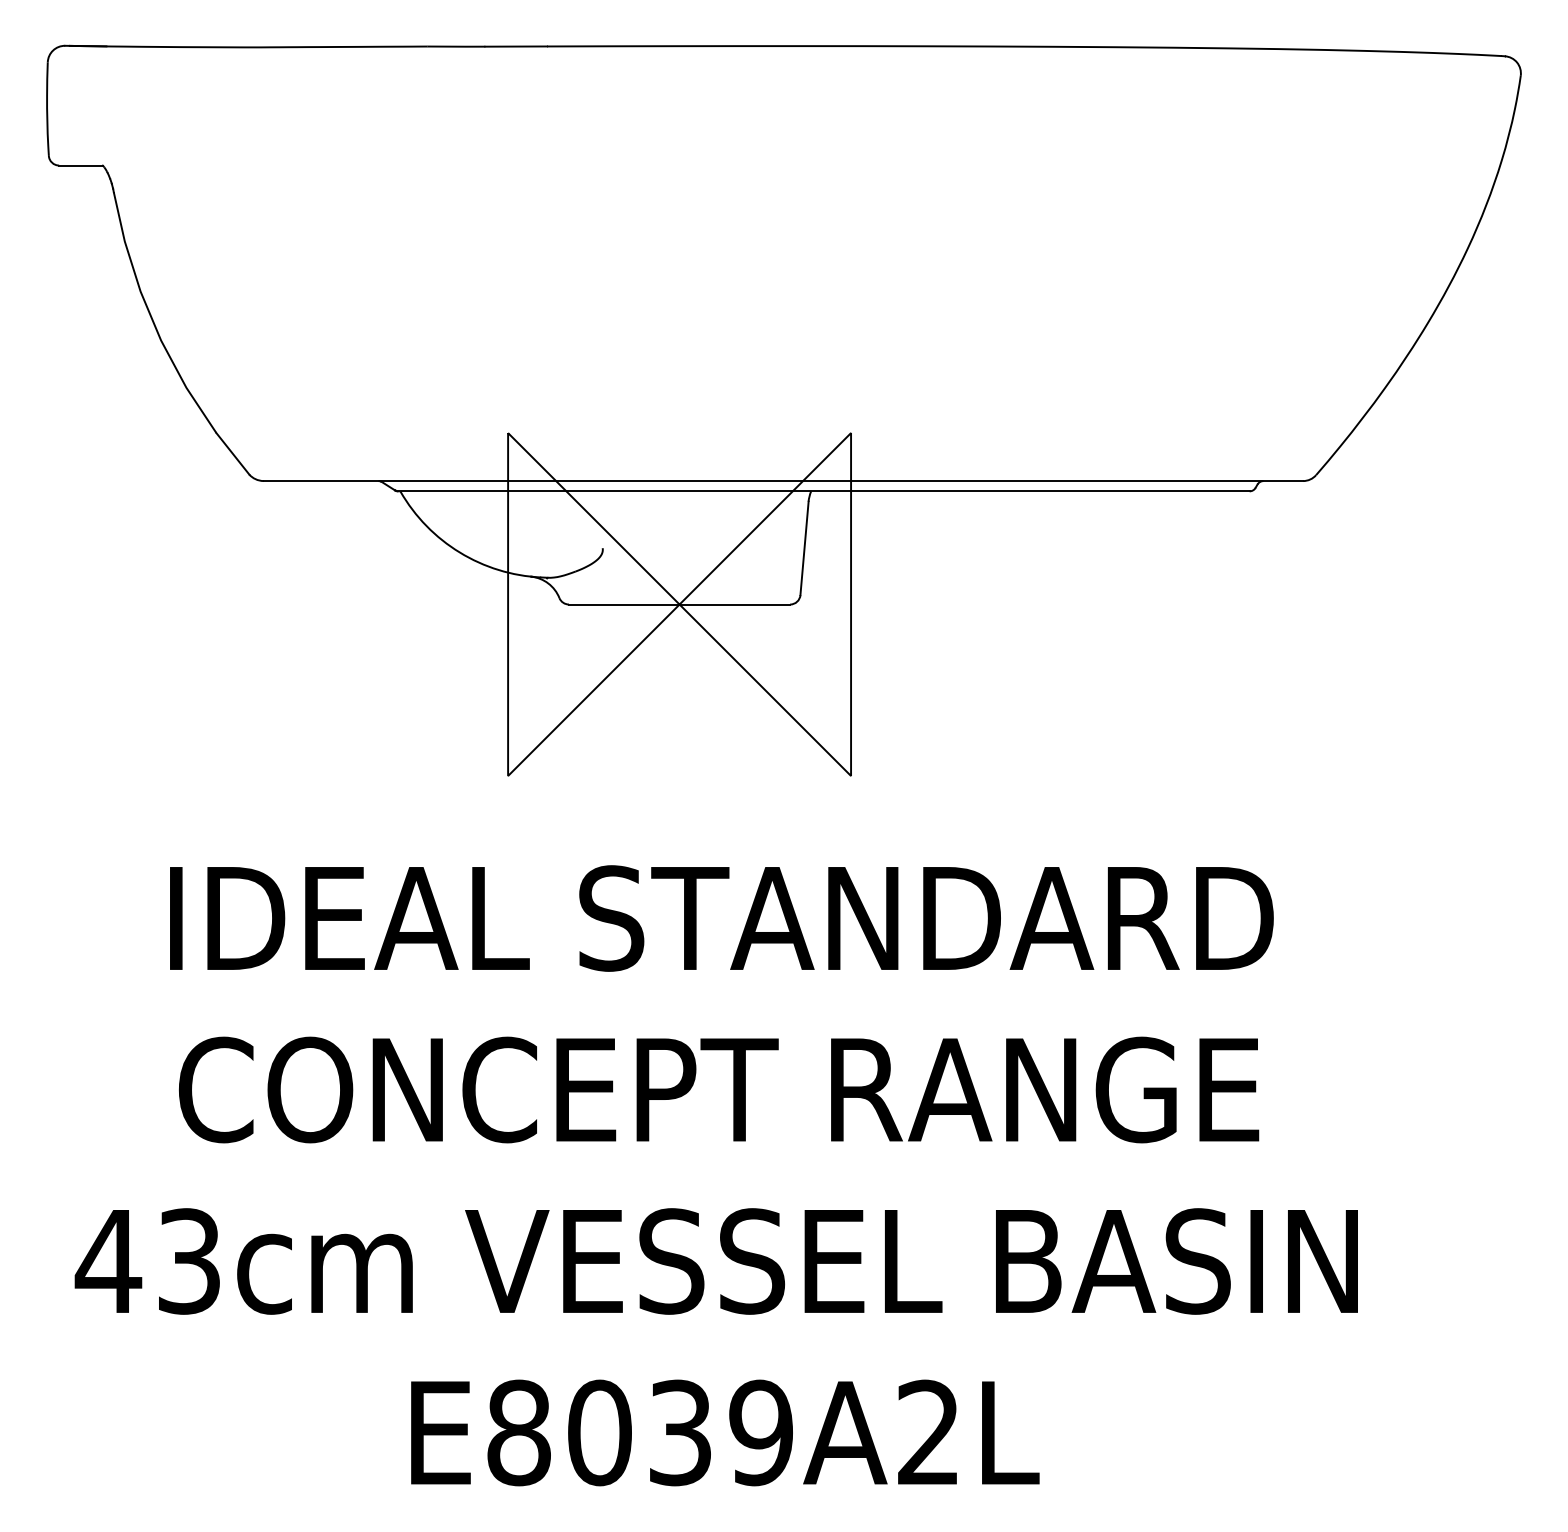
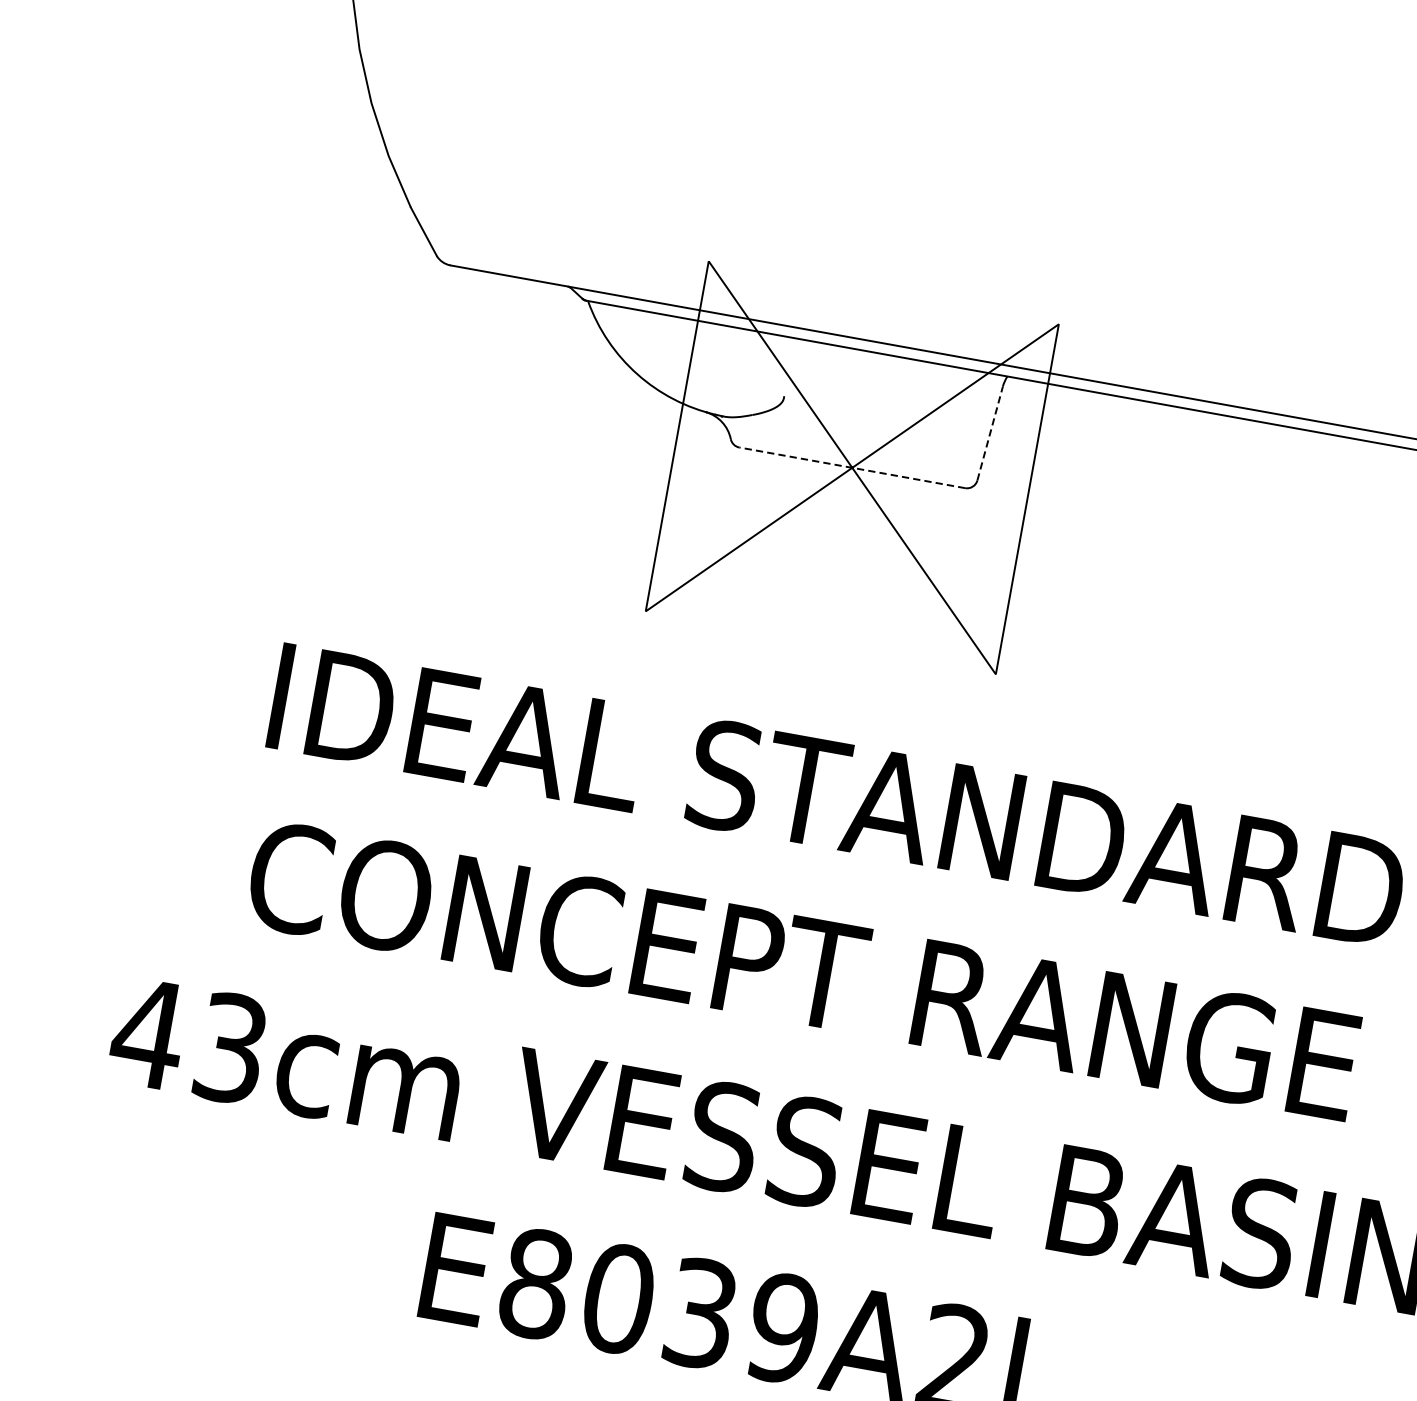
line: (804, 548) -> (990, 433), solid -> dashed
line: (679, 604) -> (852, 467), solid -> dashed

